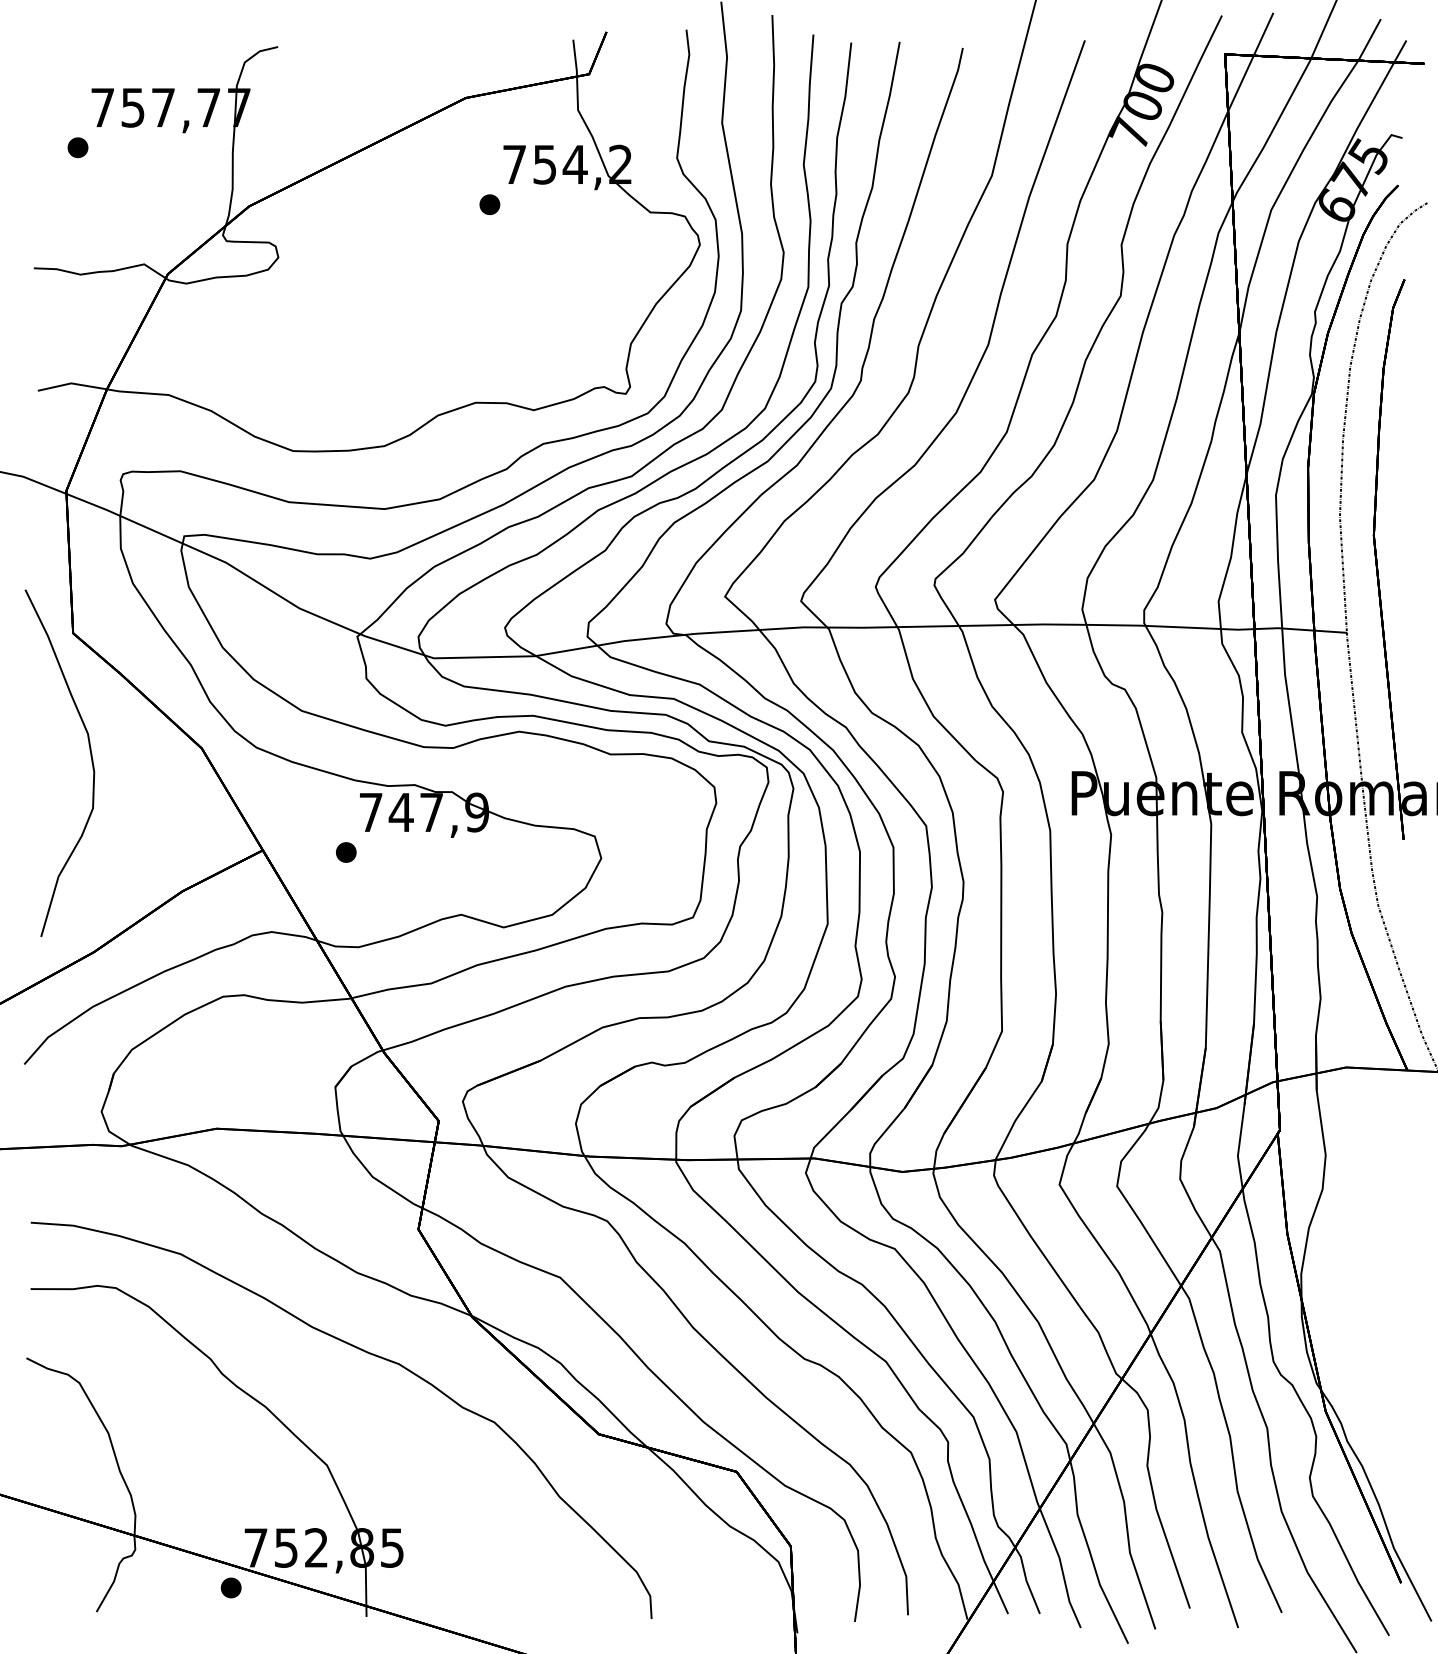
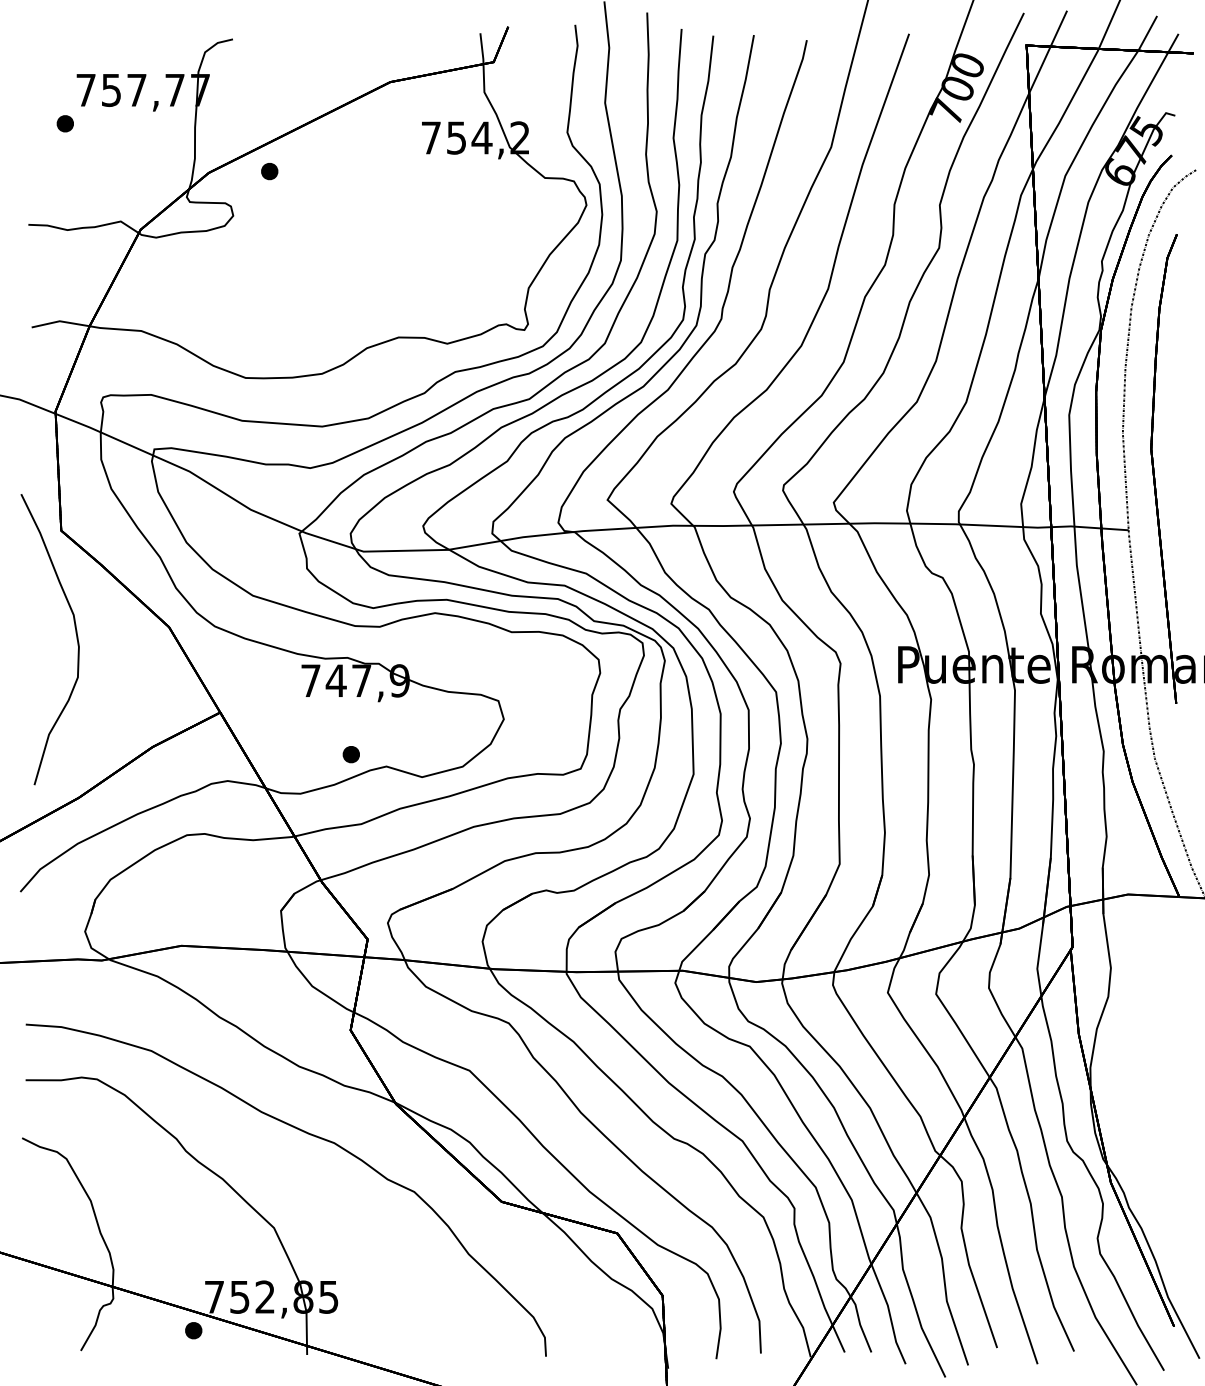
part: (489, 204) -> (269, 171), moved
part: (346, 852) -> (351, 754), moved

